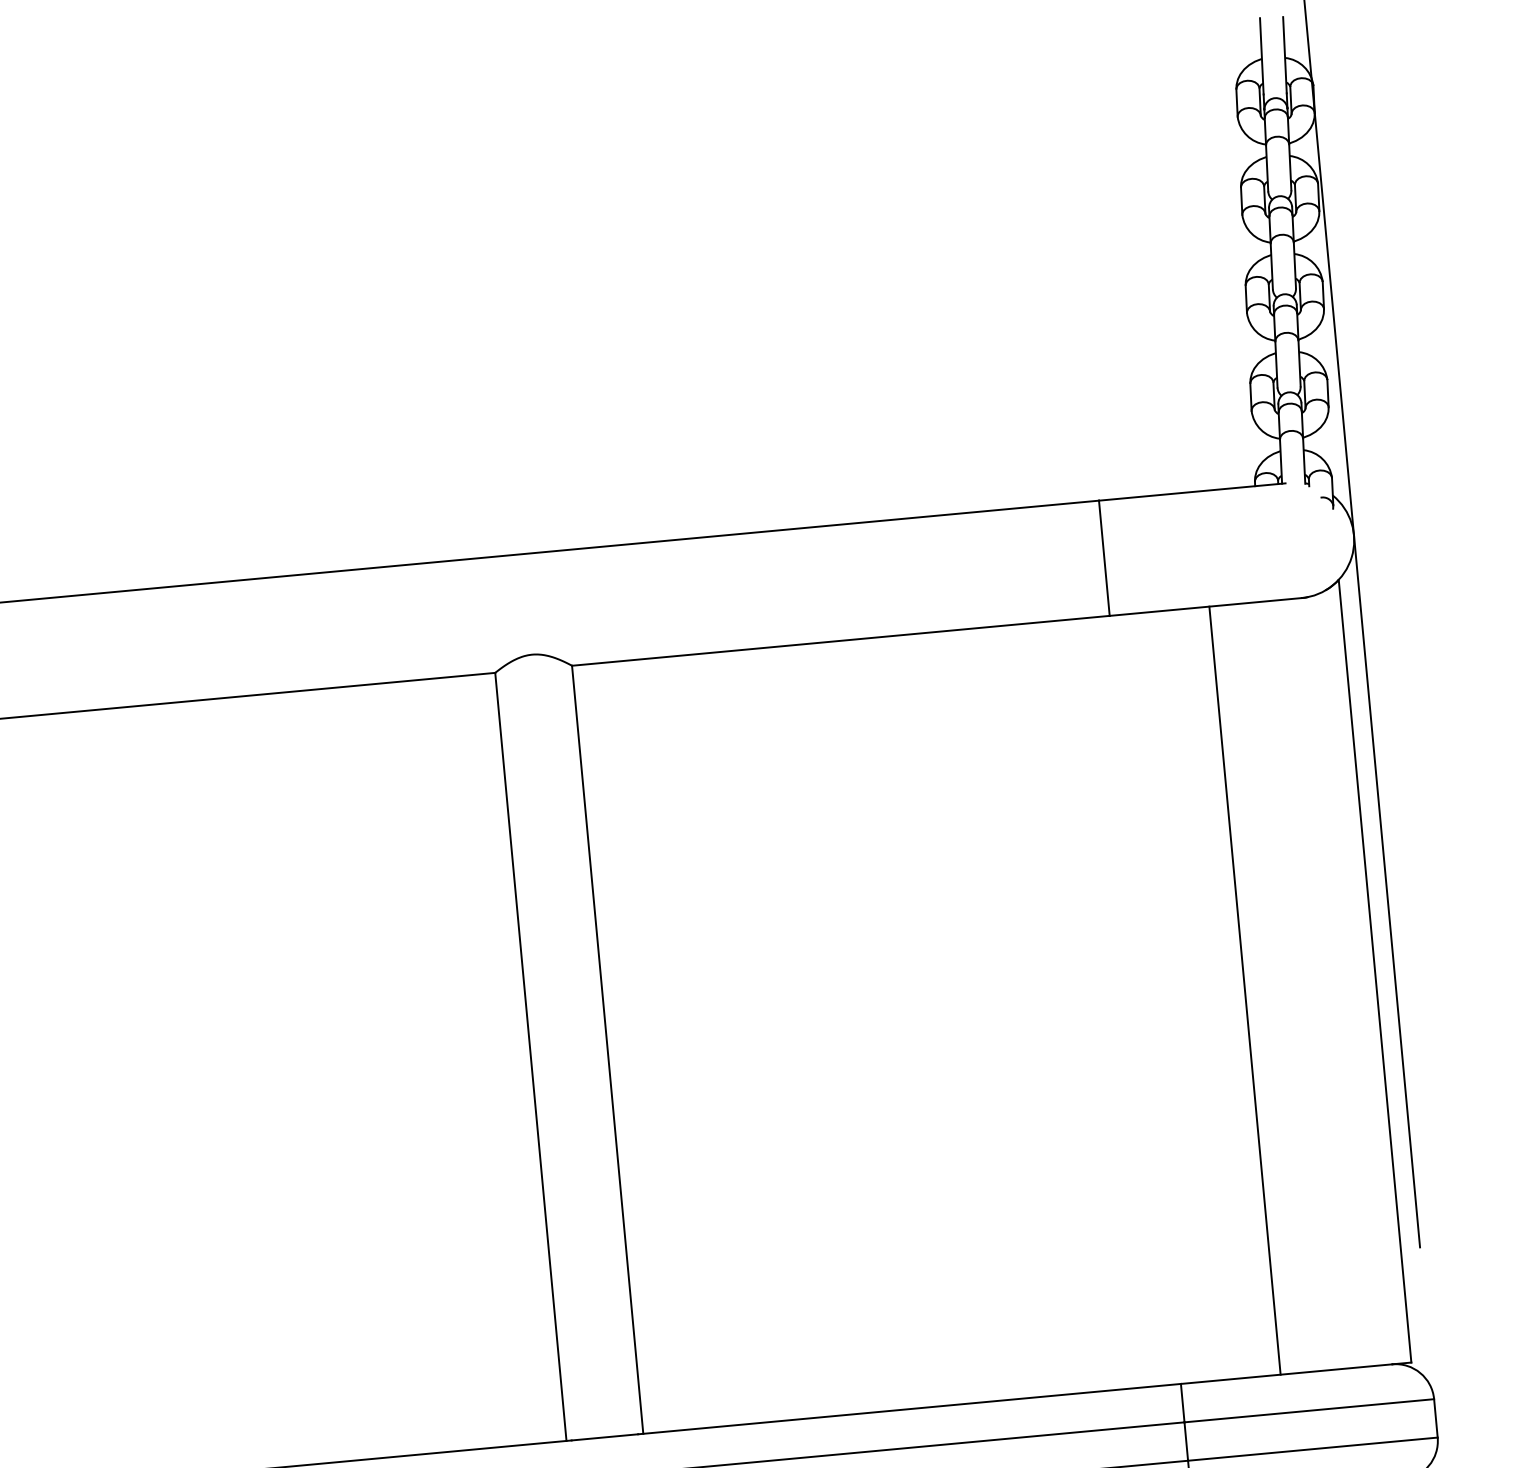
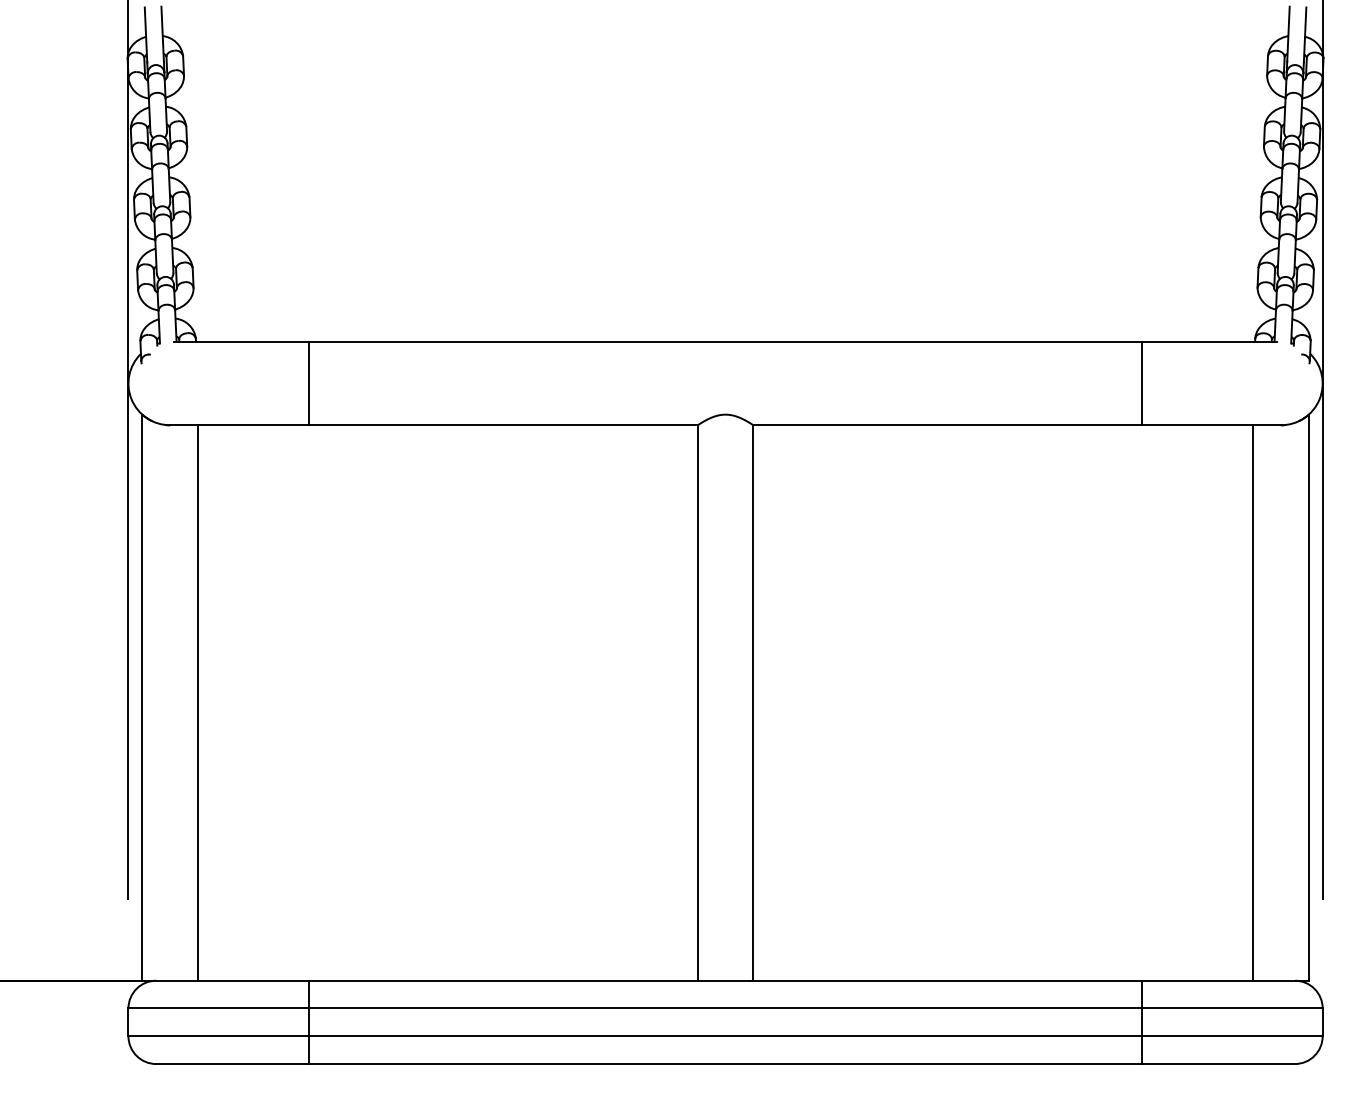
line: (1245, 989) -> (1253, 702), moved

